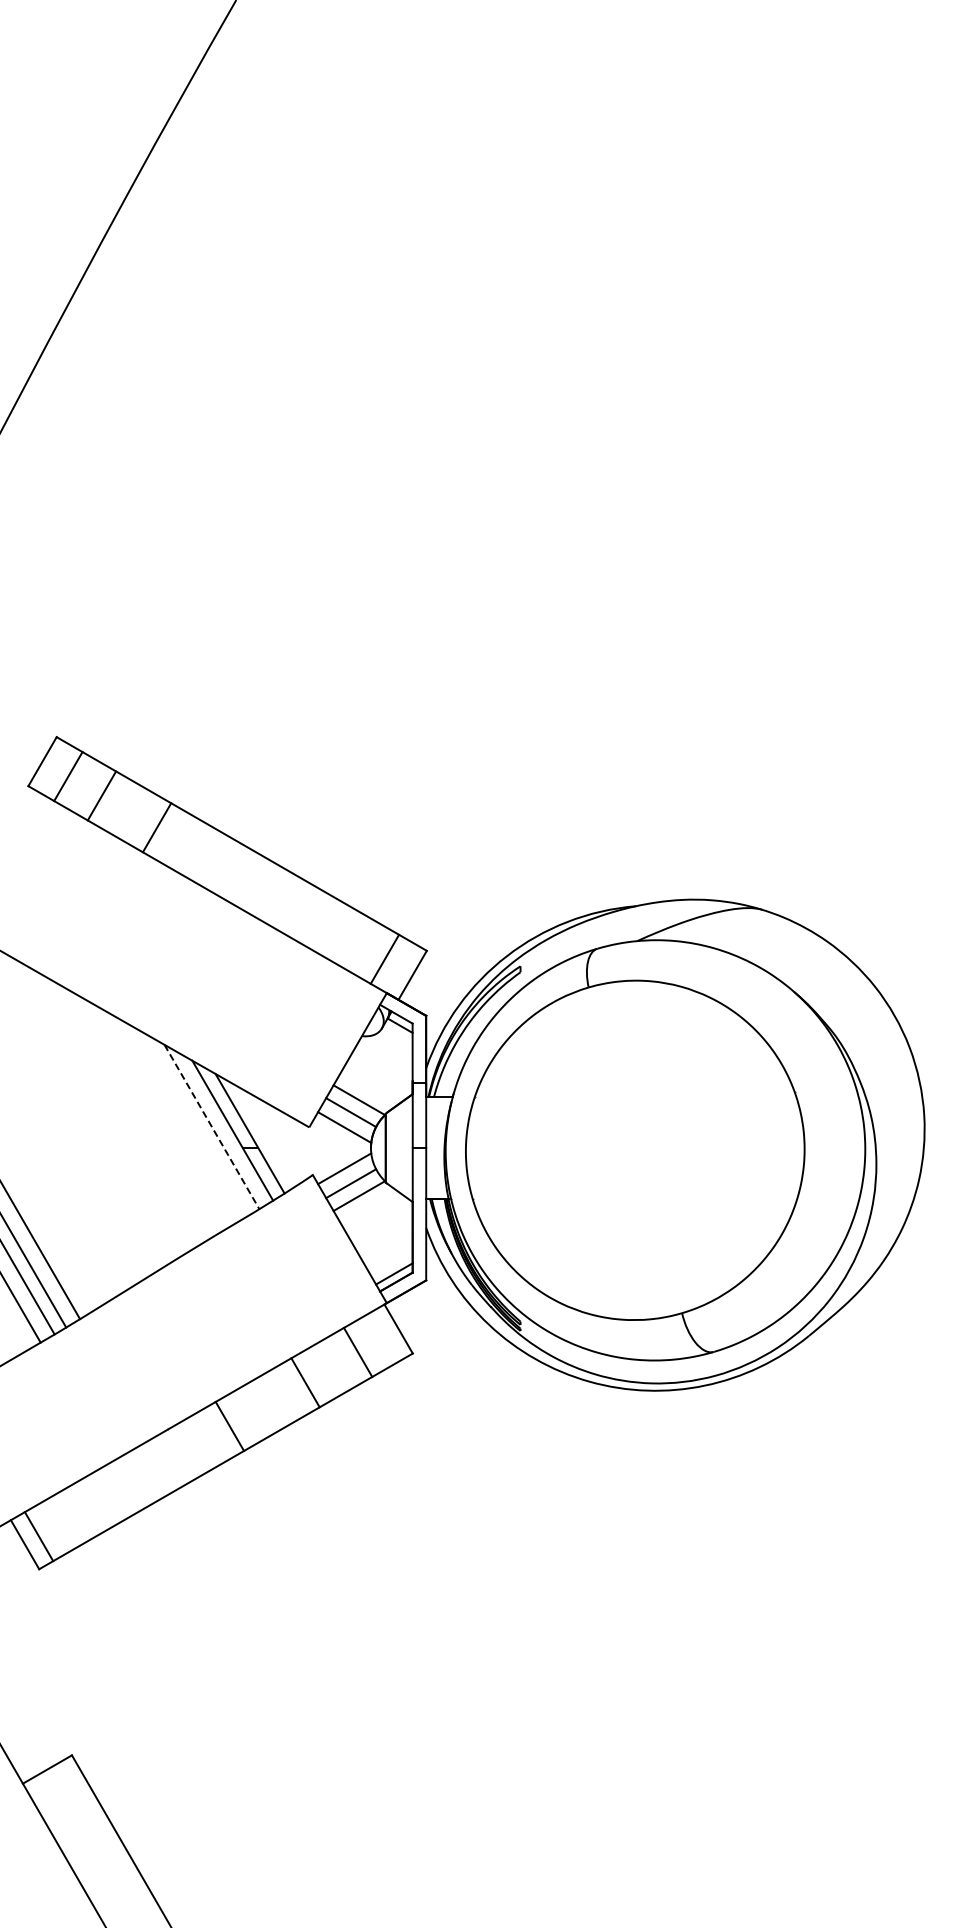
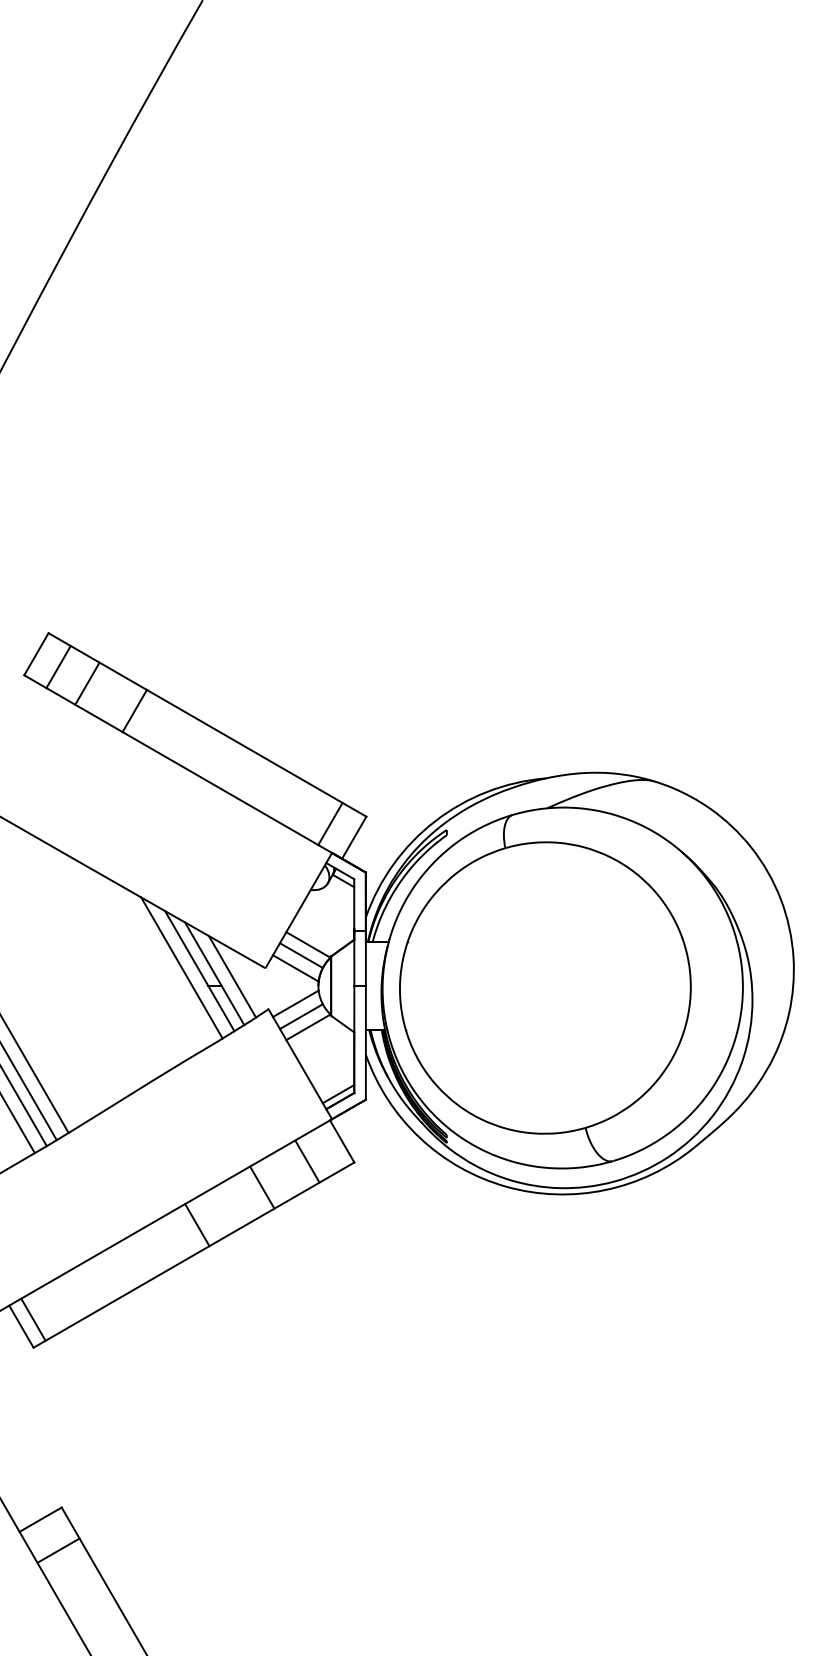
line: (211, 1127) -> (181, 968), dashed -> solid
line: (270, 1136) -> (232, 976), added
line: (67, 1805) -> (57, 1550), added

